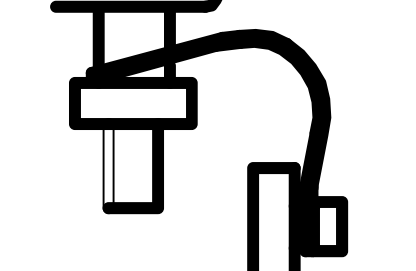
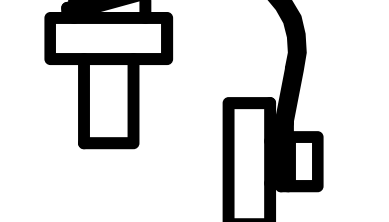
fill: (108, 165) -> (83, 100), added

